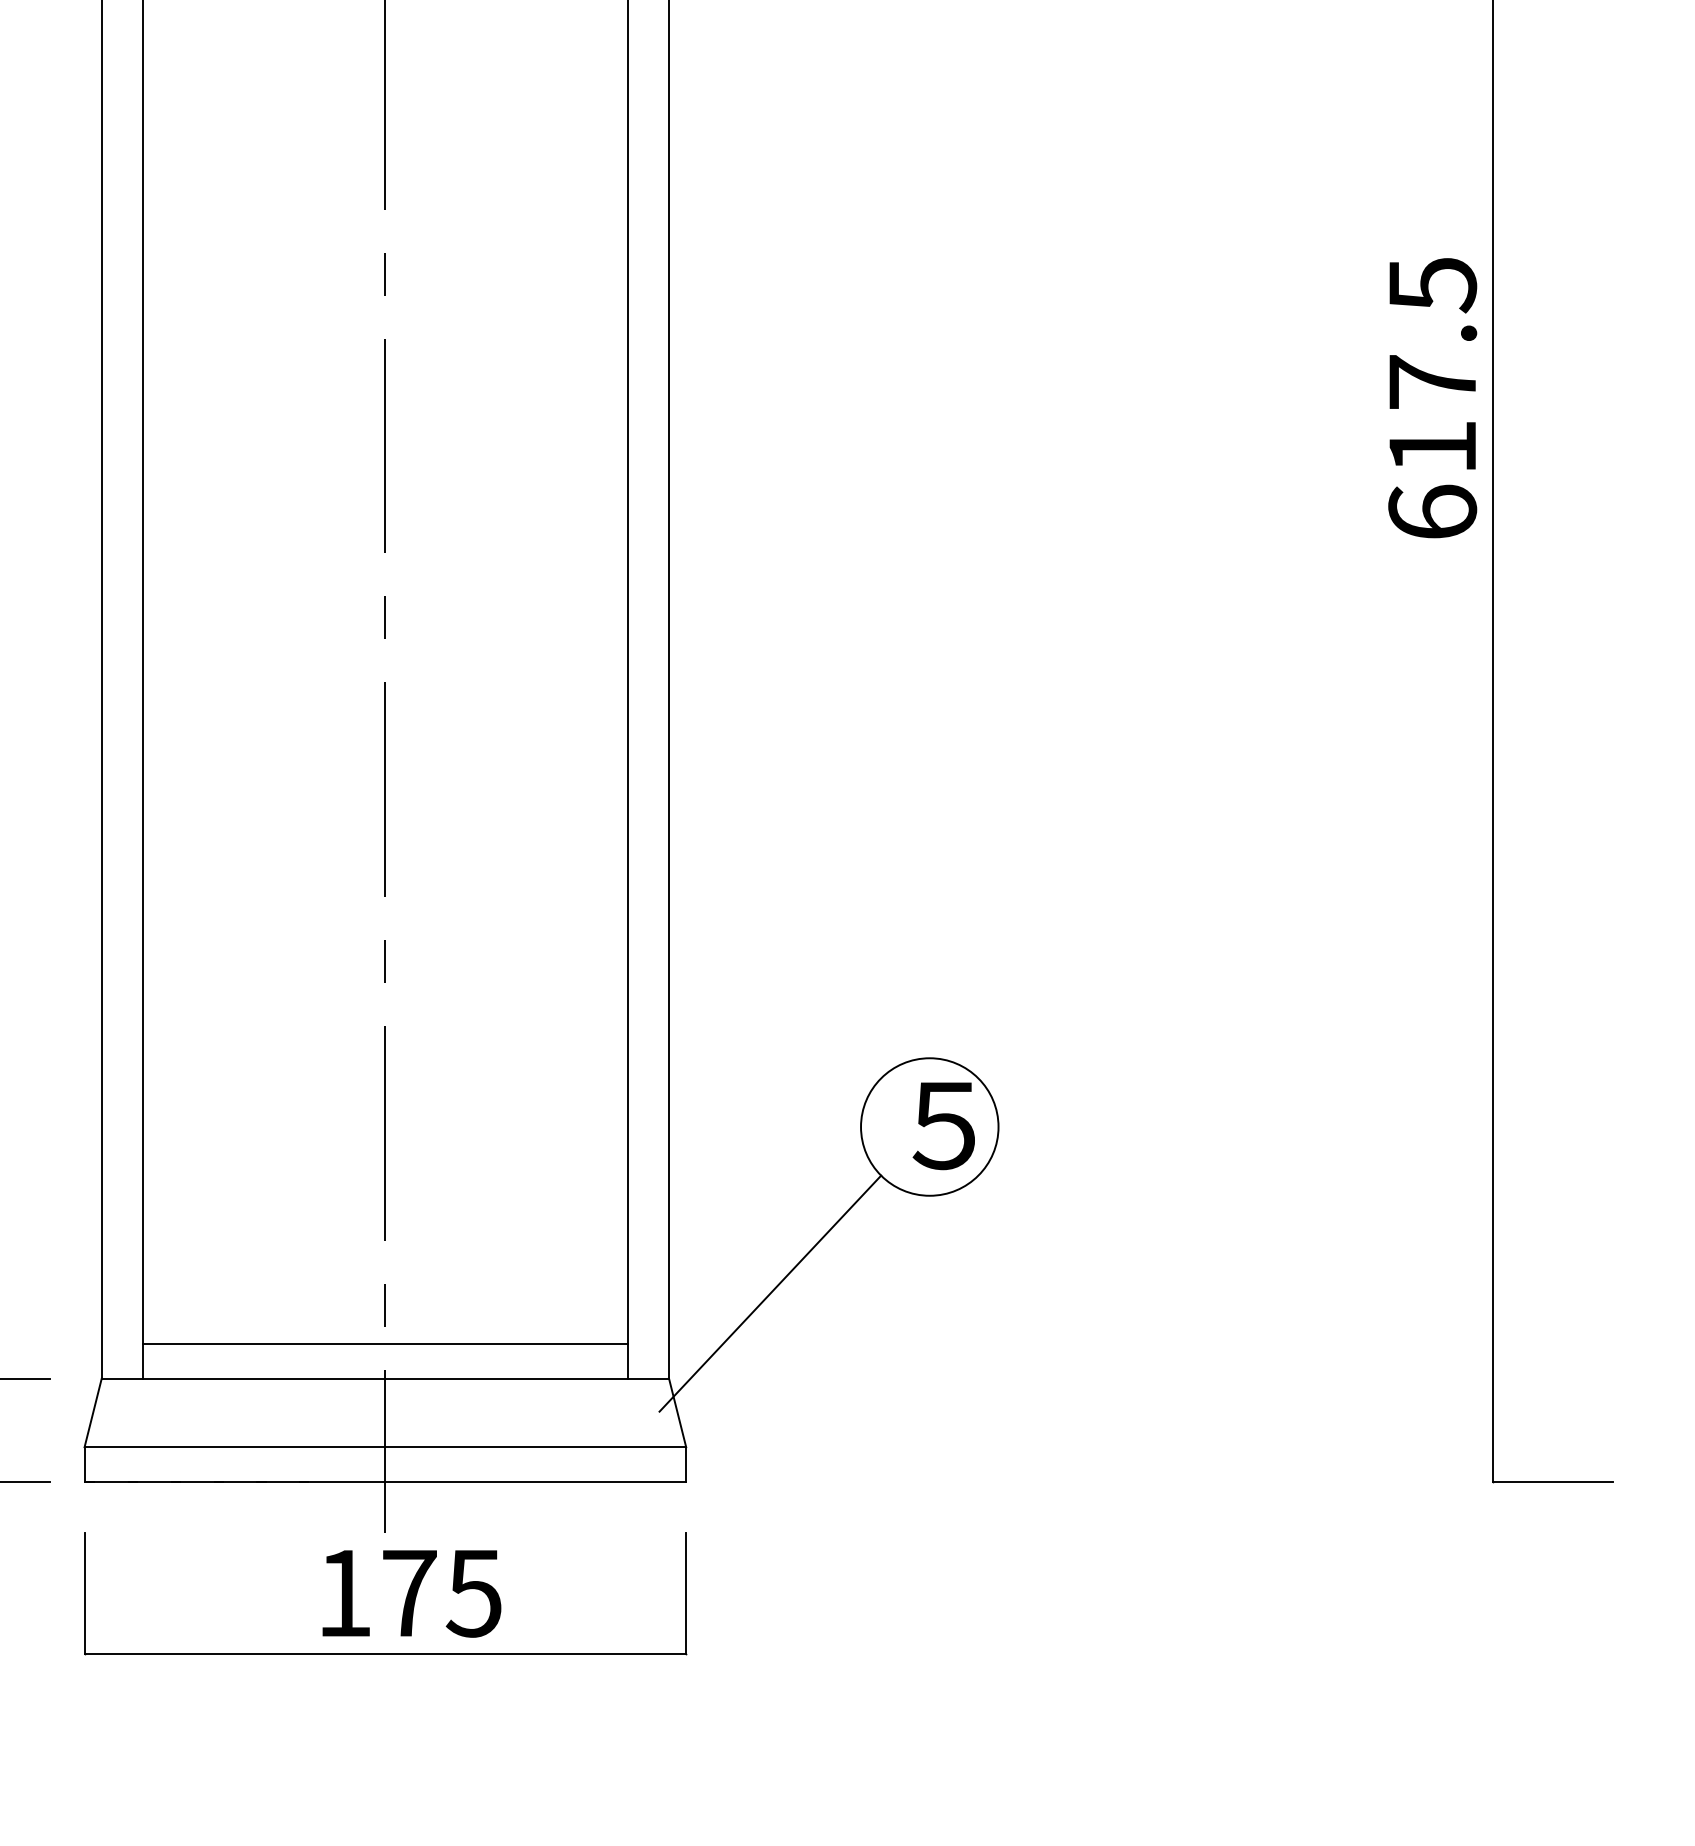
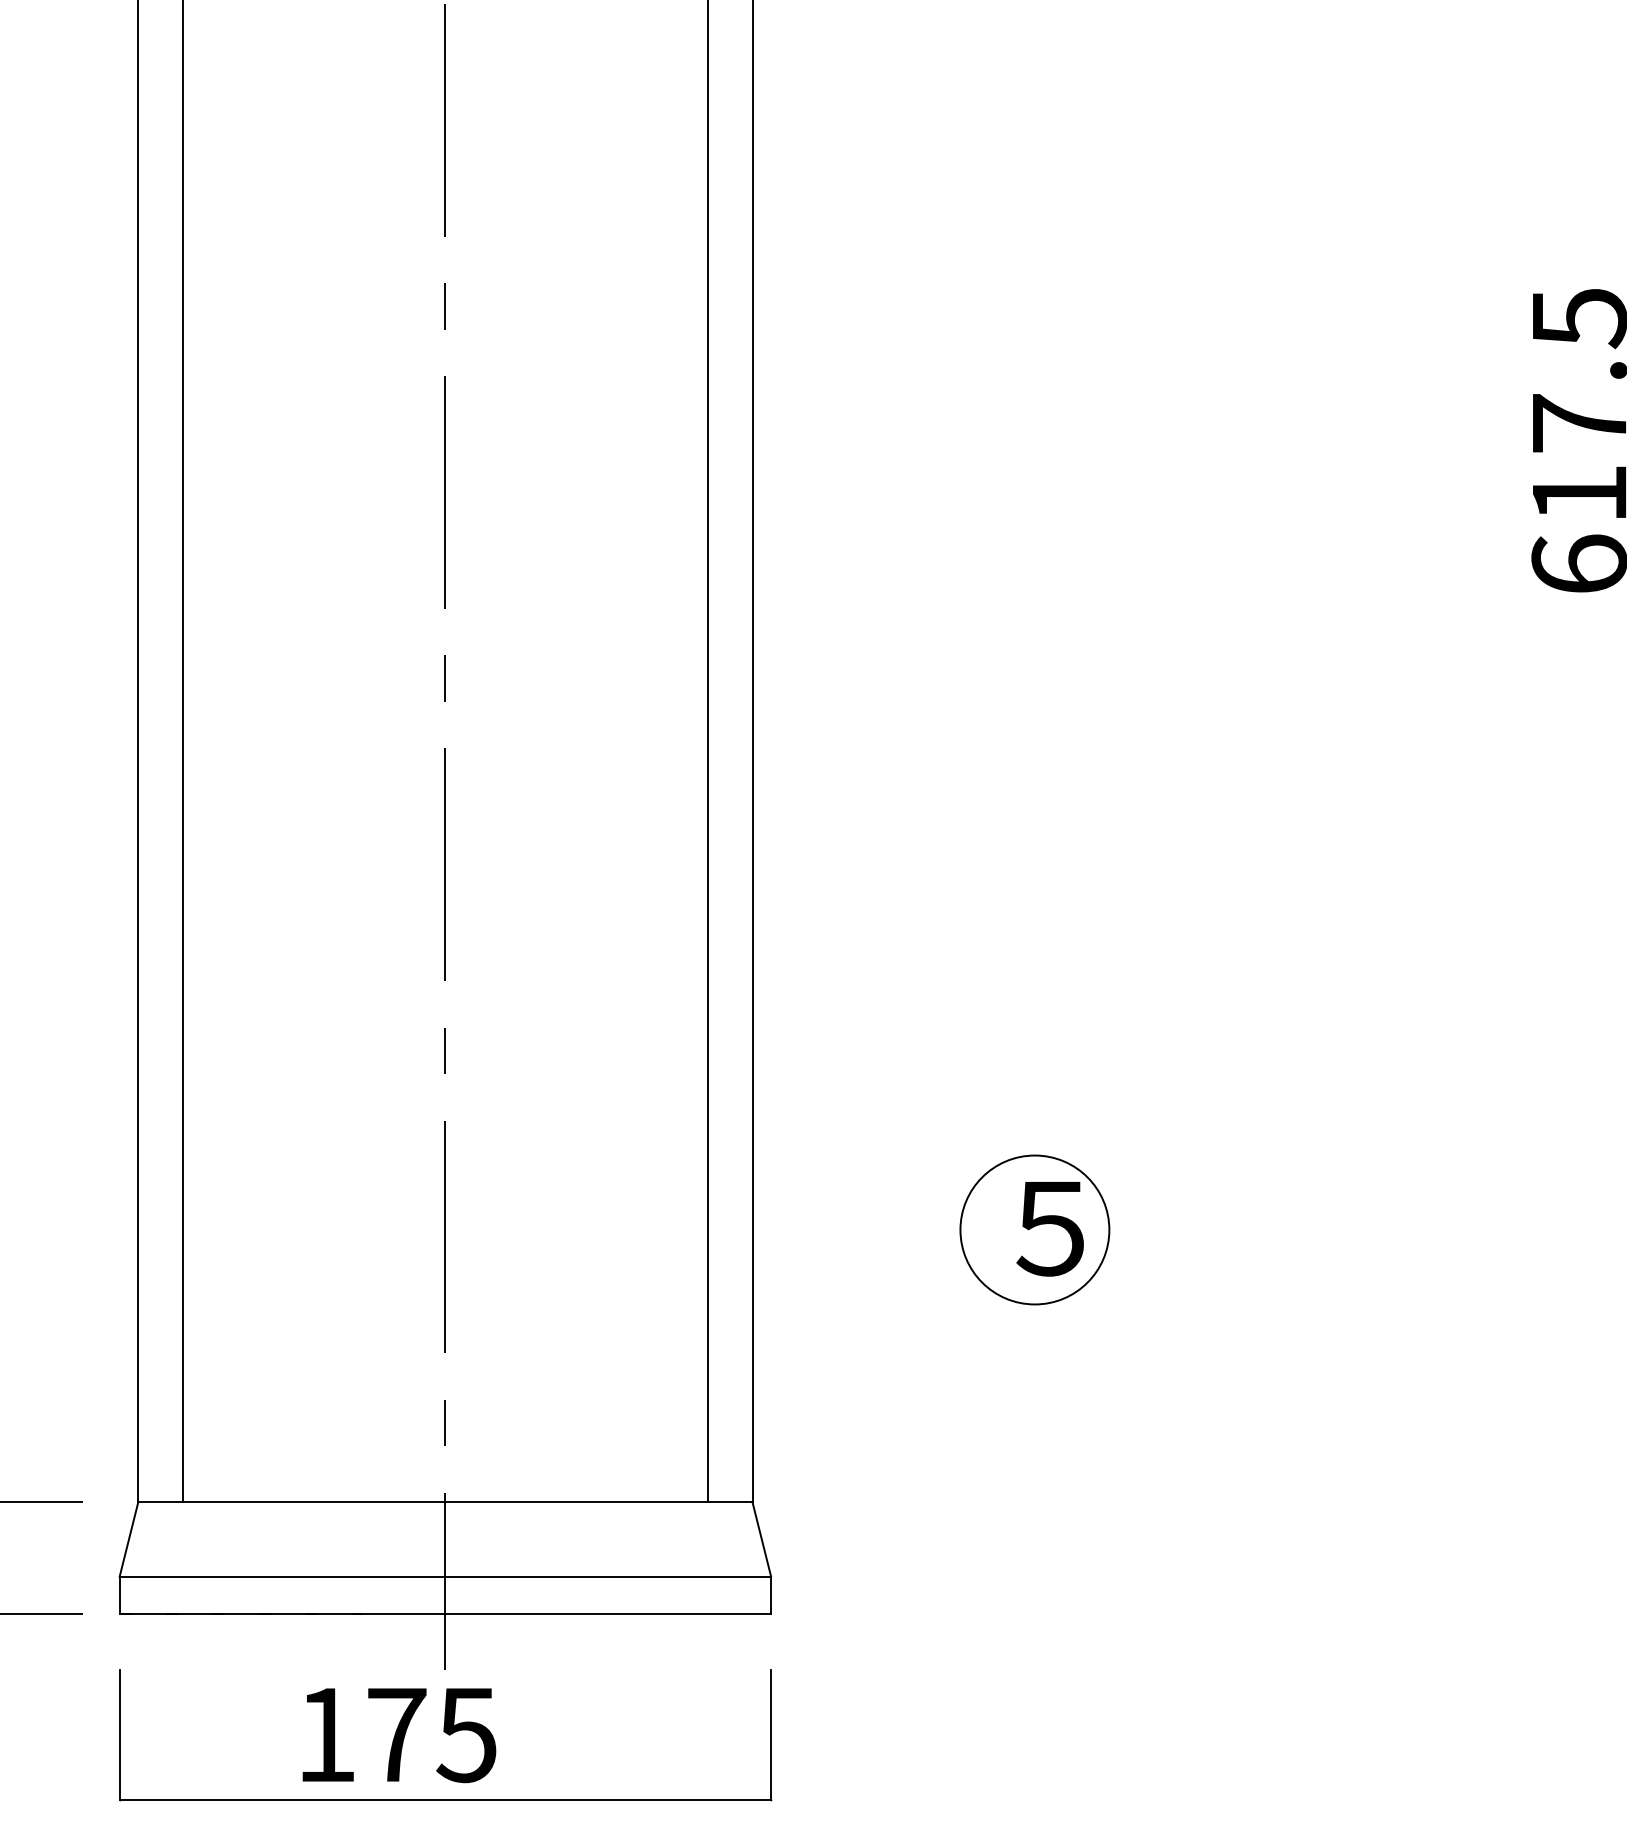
line: (770, 1293) -> (862, 1410), removed
line: (385, 1344) -> (445, 1465), removed
text: (411, 1593) -> (398, 1735), moved

